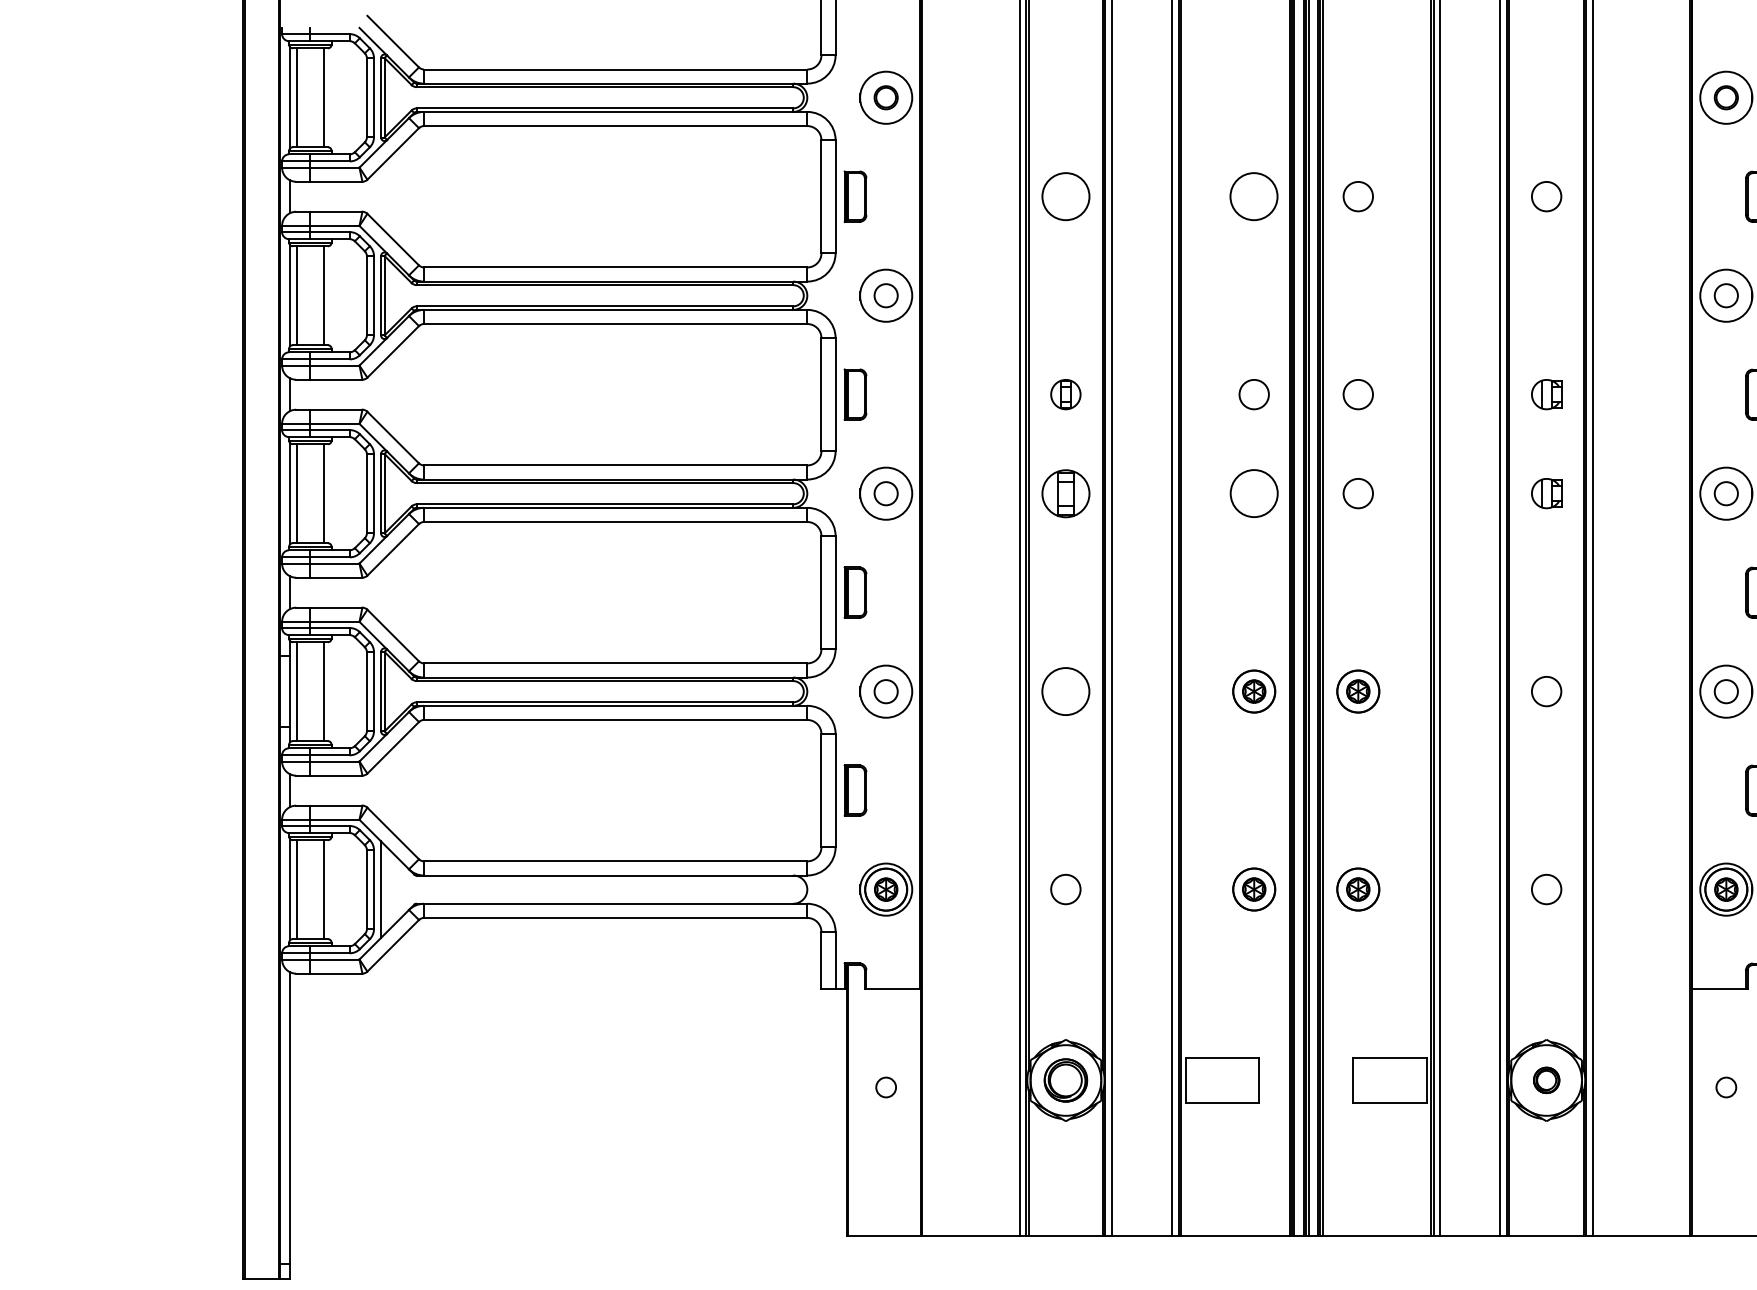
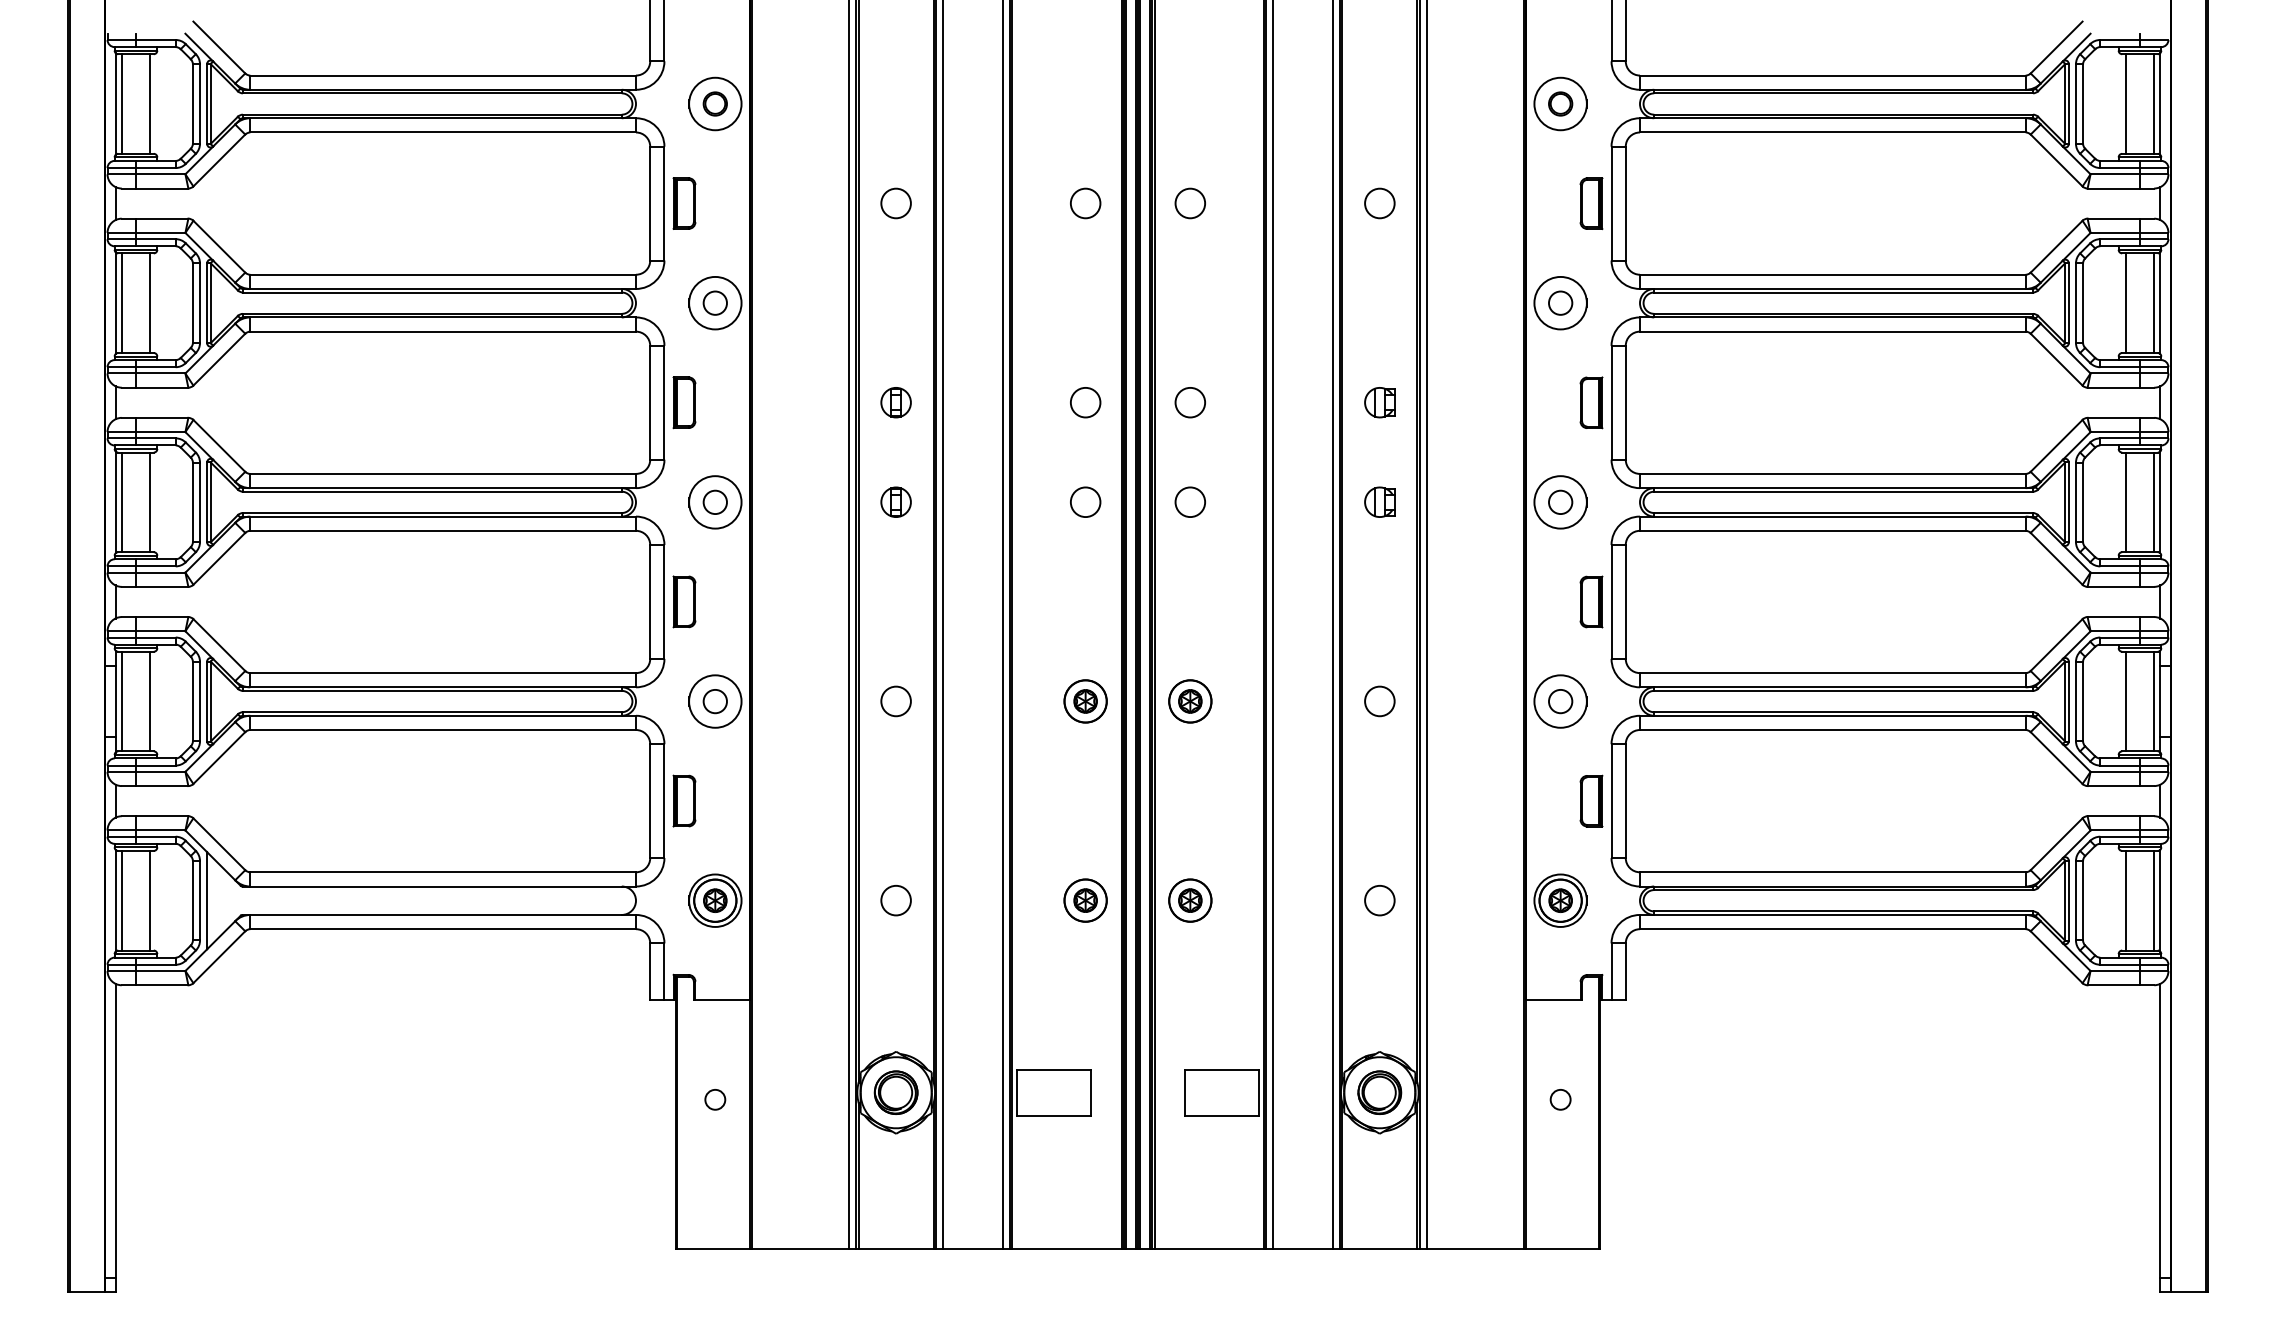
circle: (1065, 196) -> (895, 203), size x0.62
circle: (1254, 196) -> (1085, 203), size x0.62
part: (1065, 492) -> (895, 501), size x0.62
circle: (1254, 493) -> (1085, 502), size x0.62
circle: (1065, 691) -> (895, 701), size x0.62
part: (1546, 1080) -> (1379, 1092), size x1.67

